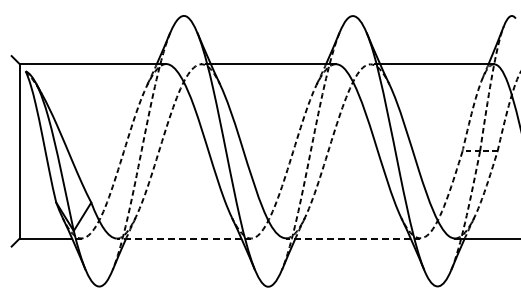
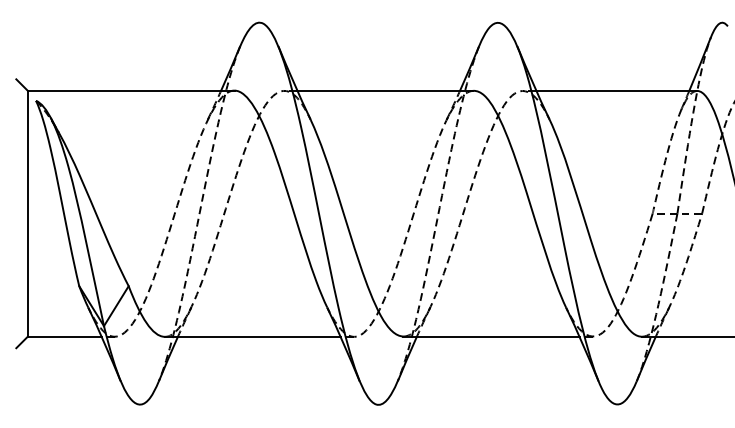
line: (178, 238) -> (251, 336), dashed -> solid
line: (347, 238) -> (490, 336), dashed -> solid

